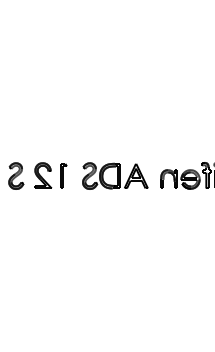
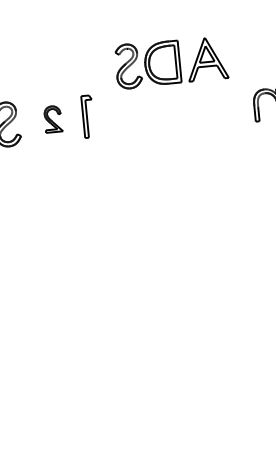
part: (43, 175) -> (53, 118), size x0.6
part: (115, 175) -> (171, 61), moved

